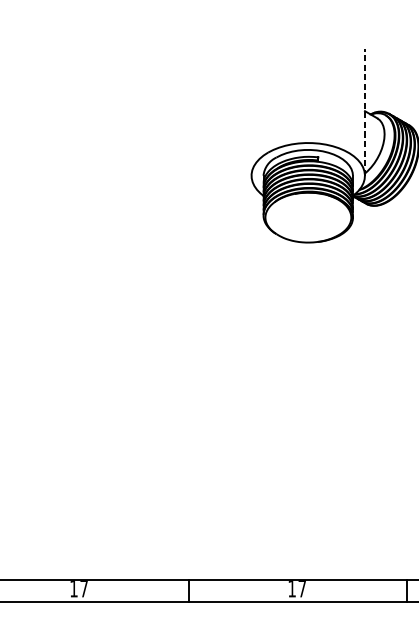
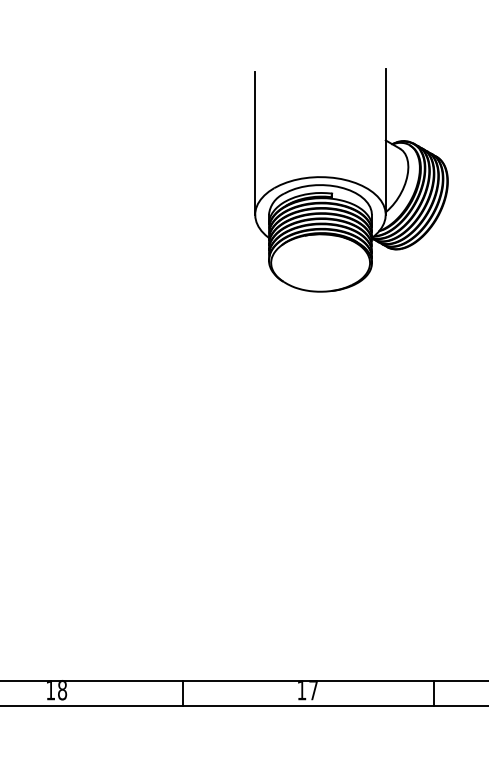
line: (364, 112) -> (385, 141), dashed -> solid
line: (251, 113) -> (255, 143), added
text: (84, 589) -> (62, 691), 17 -> 18

